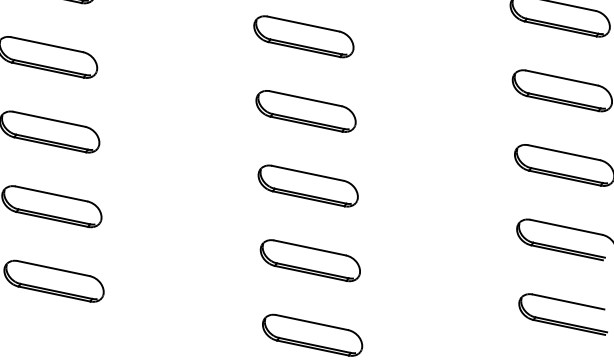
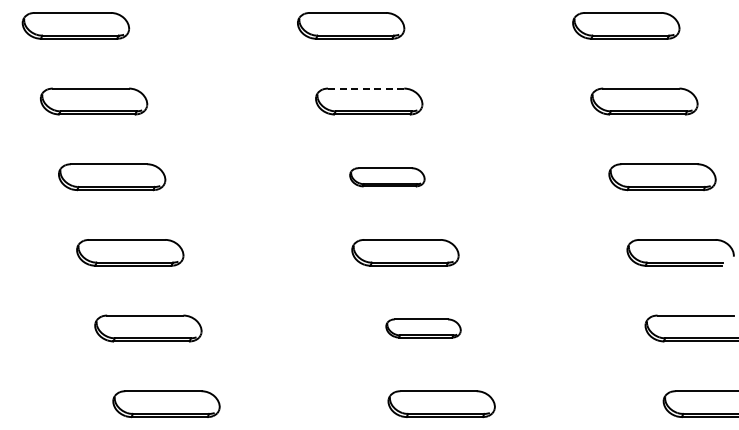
line: (303, 24) -> (366, 88), solid -> dashed
part: (306, 111) -> (387, 177), size x0.7
part: (310, 260) -> (423, 328), size x0.7

